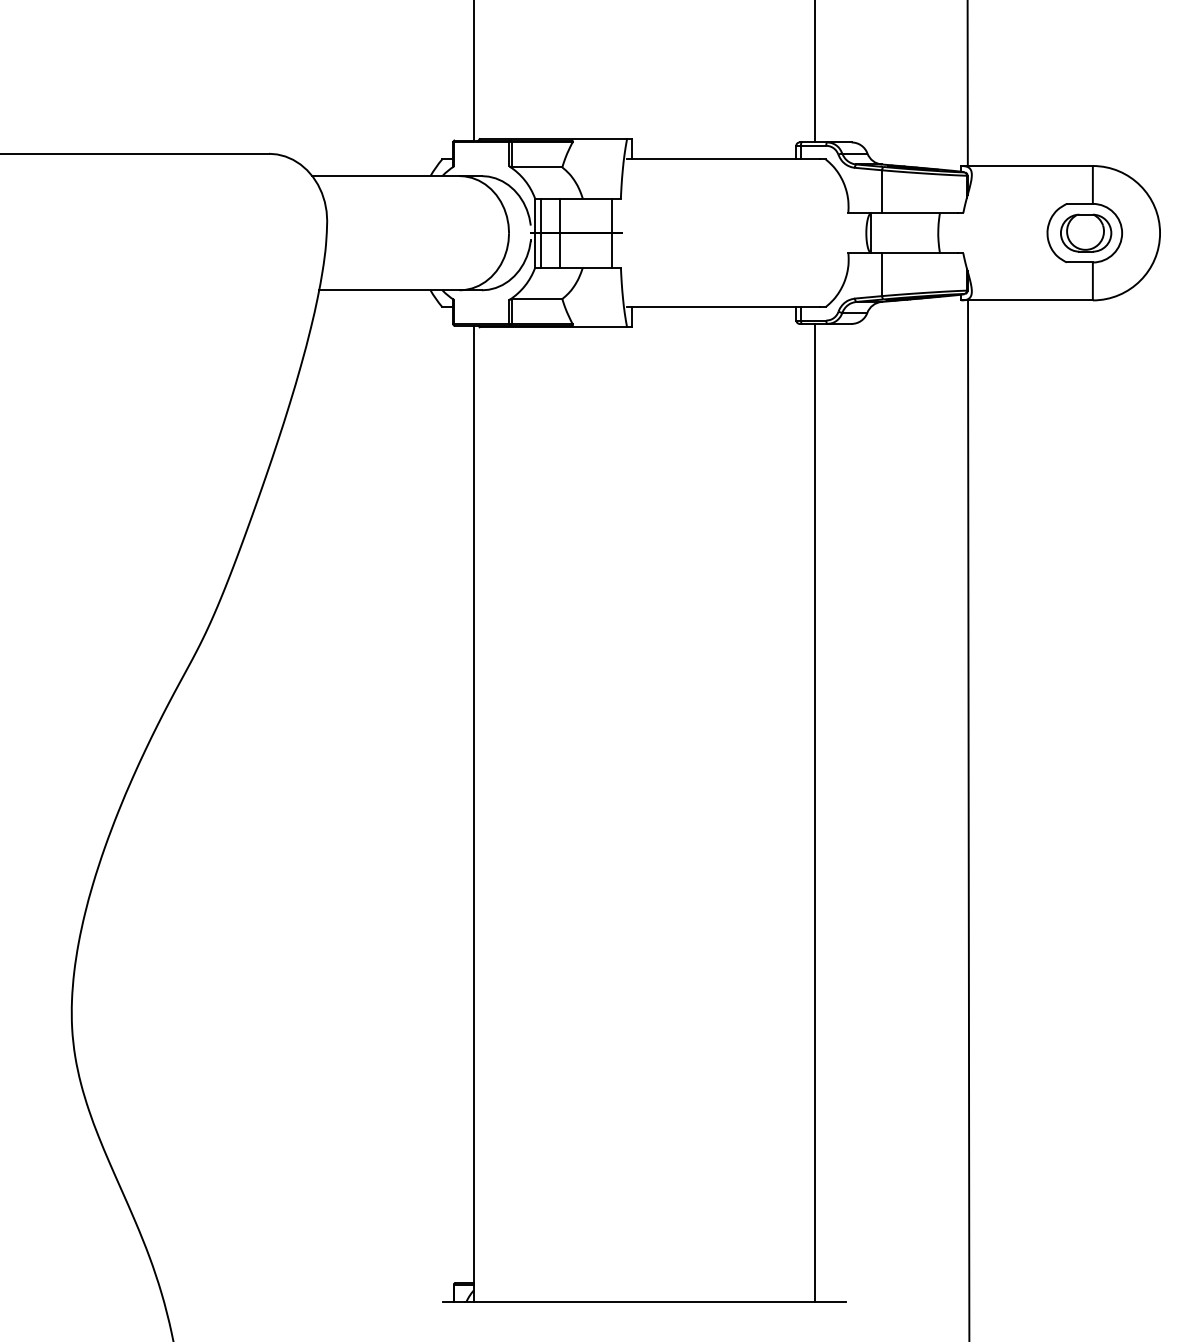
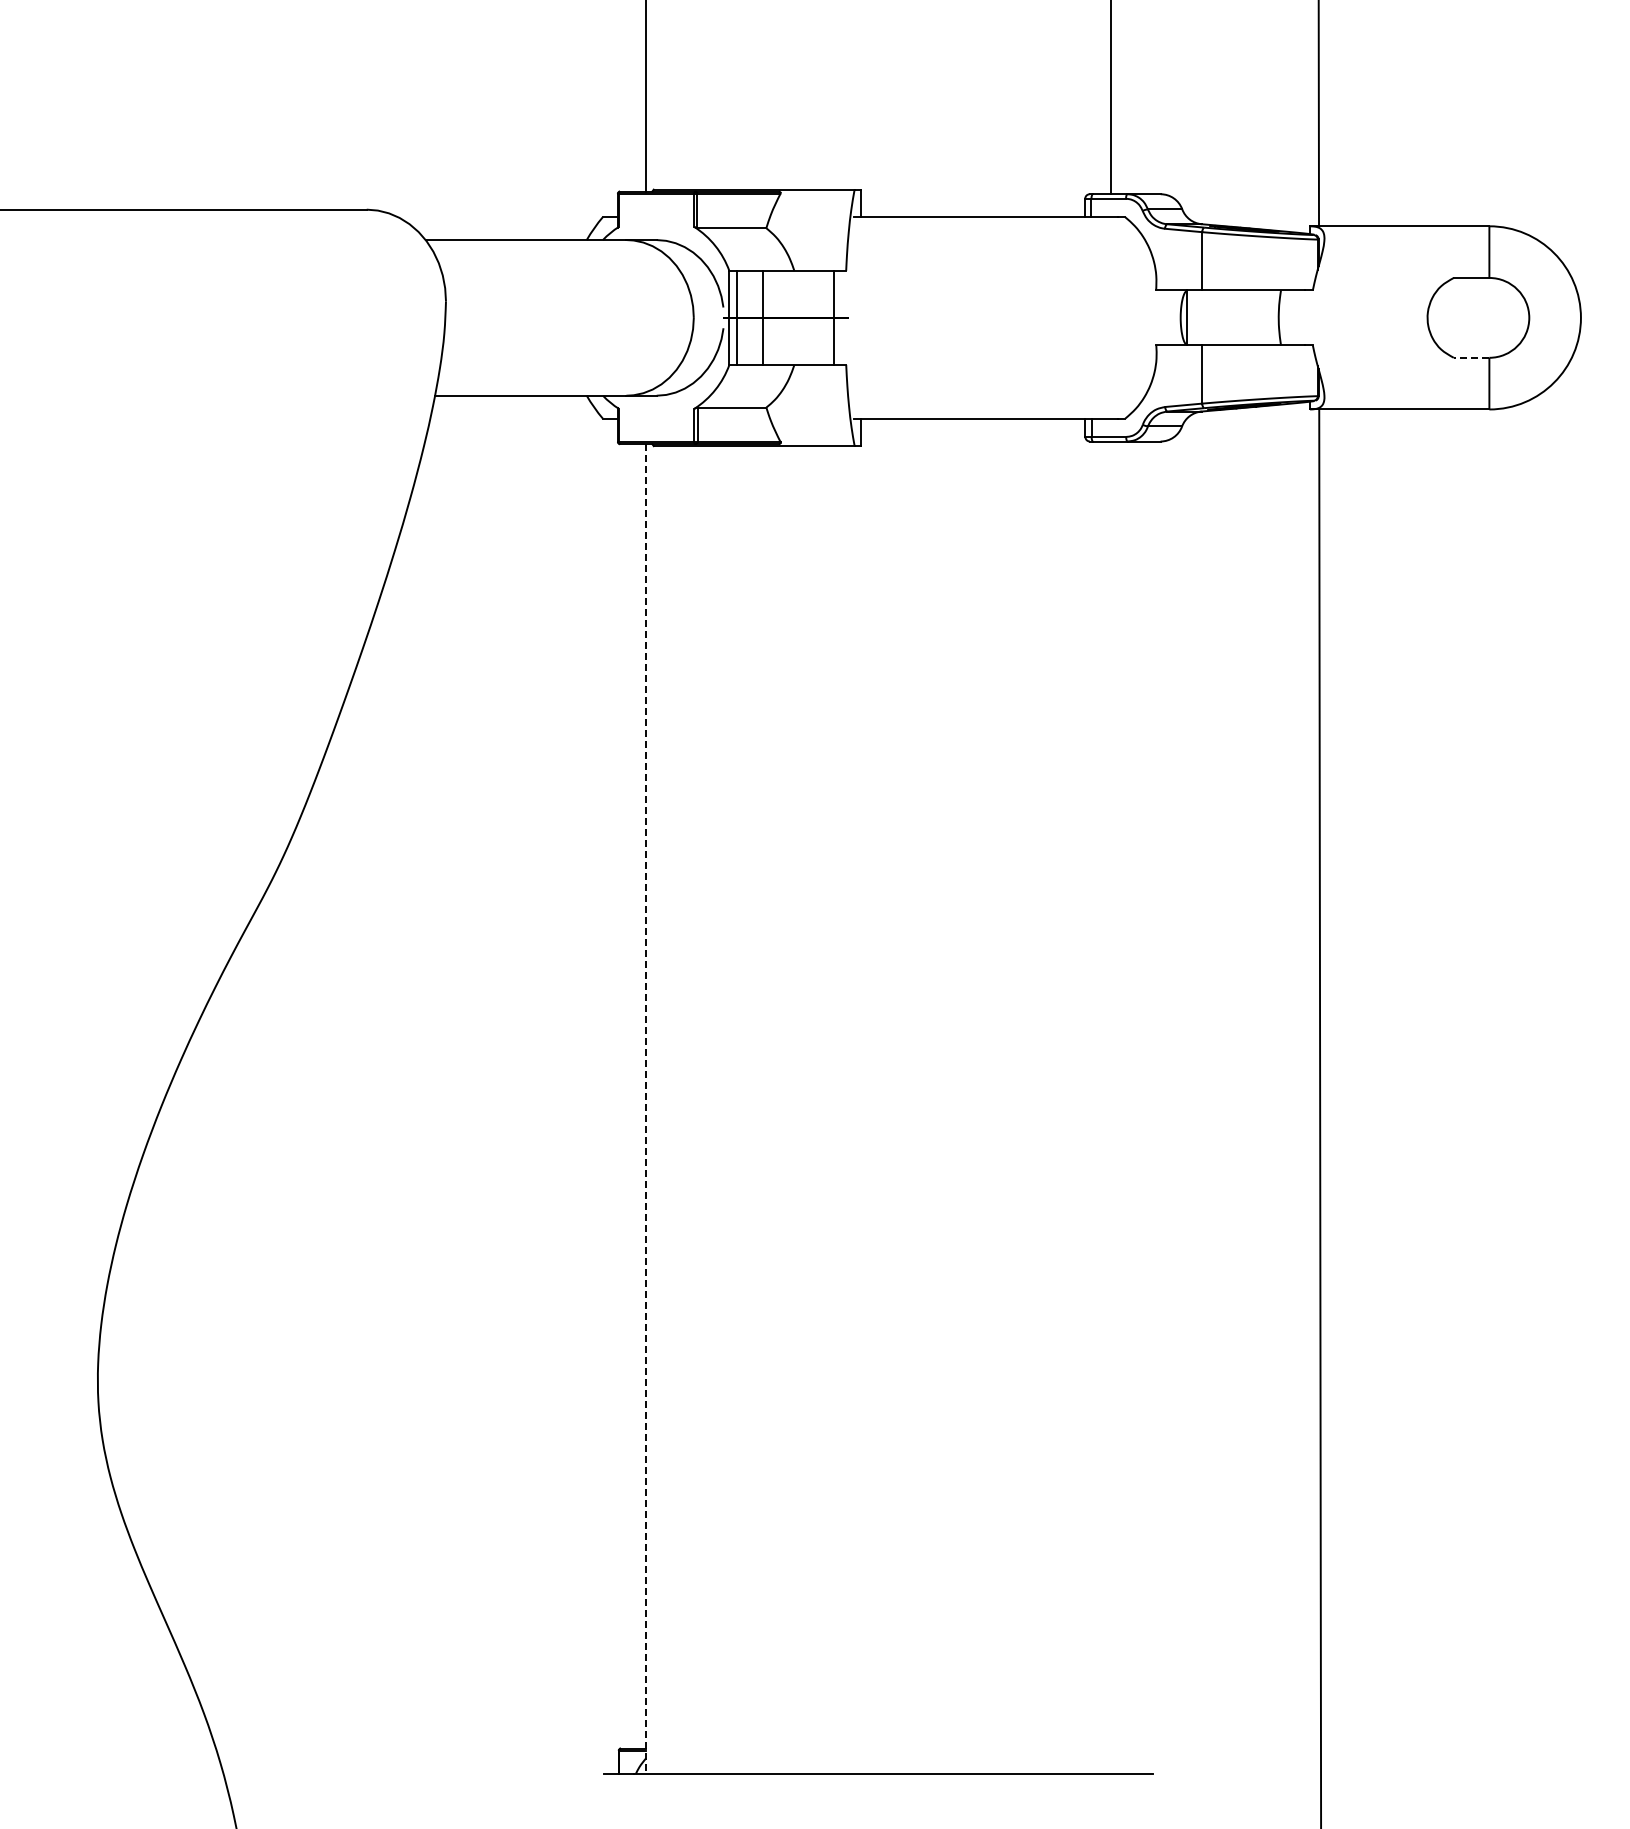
part: (1086, 232) -> (1480, 317), removed
line: (1079, 262) -> (1471, 357), solid -> dashed
line: (815, 812) -> (1111, 1107), removed
line: (474, 814) -> (646, 1109), solid -> dashed

